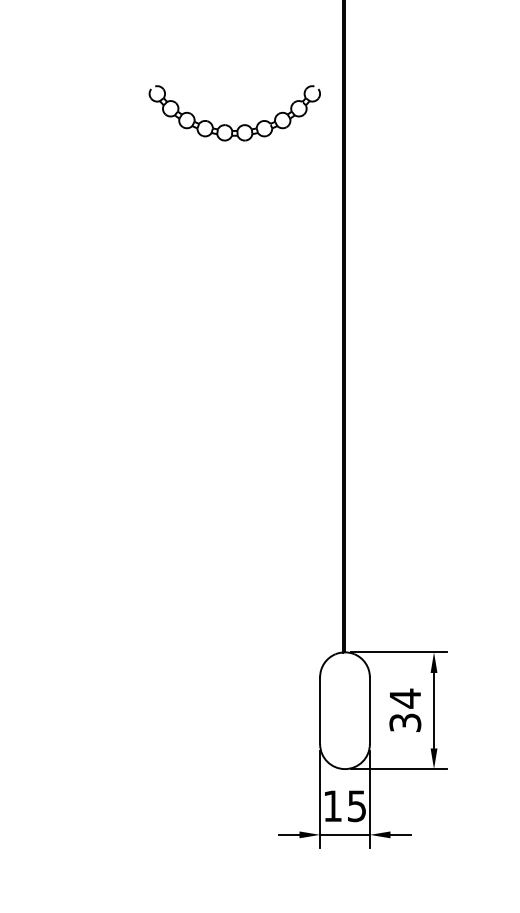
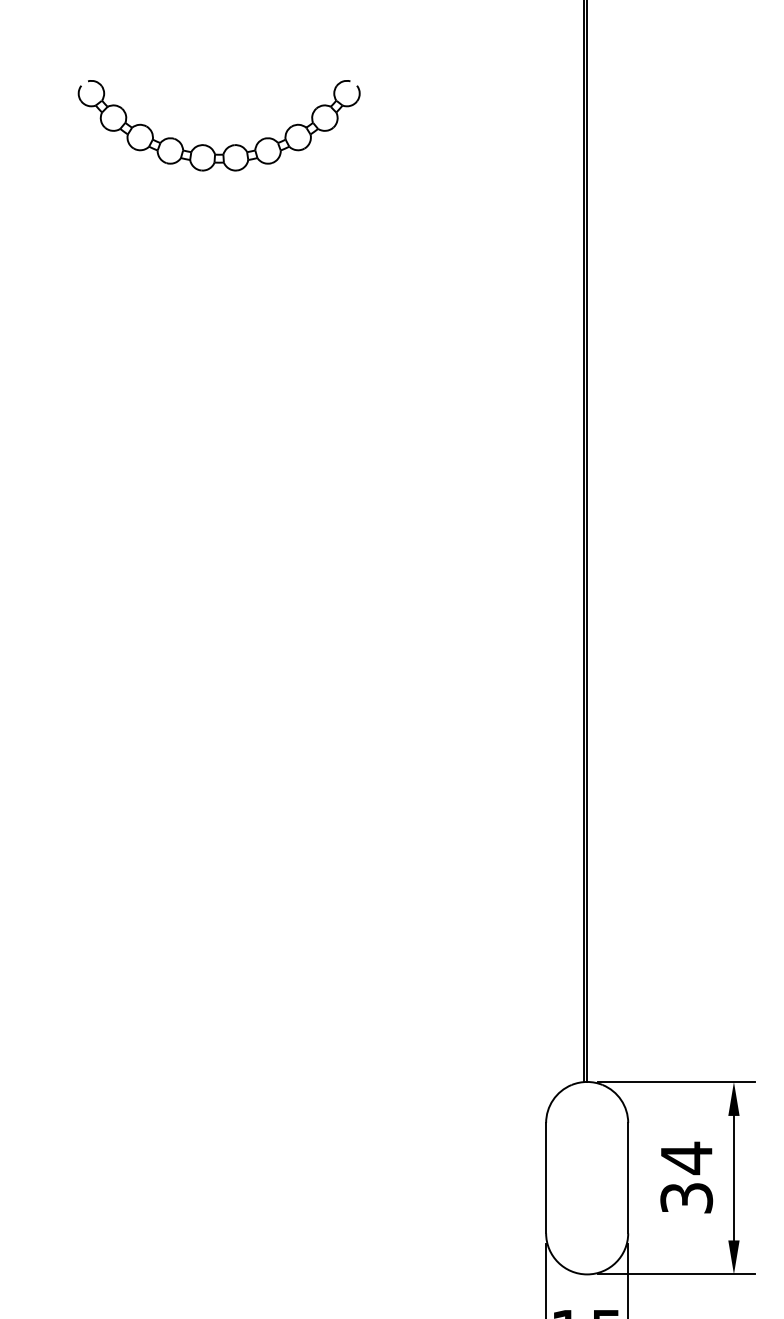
part: (229, 125) -> (210, 145), moved

